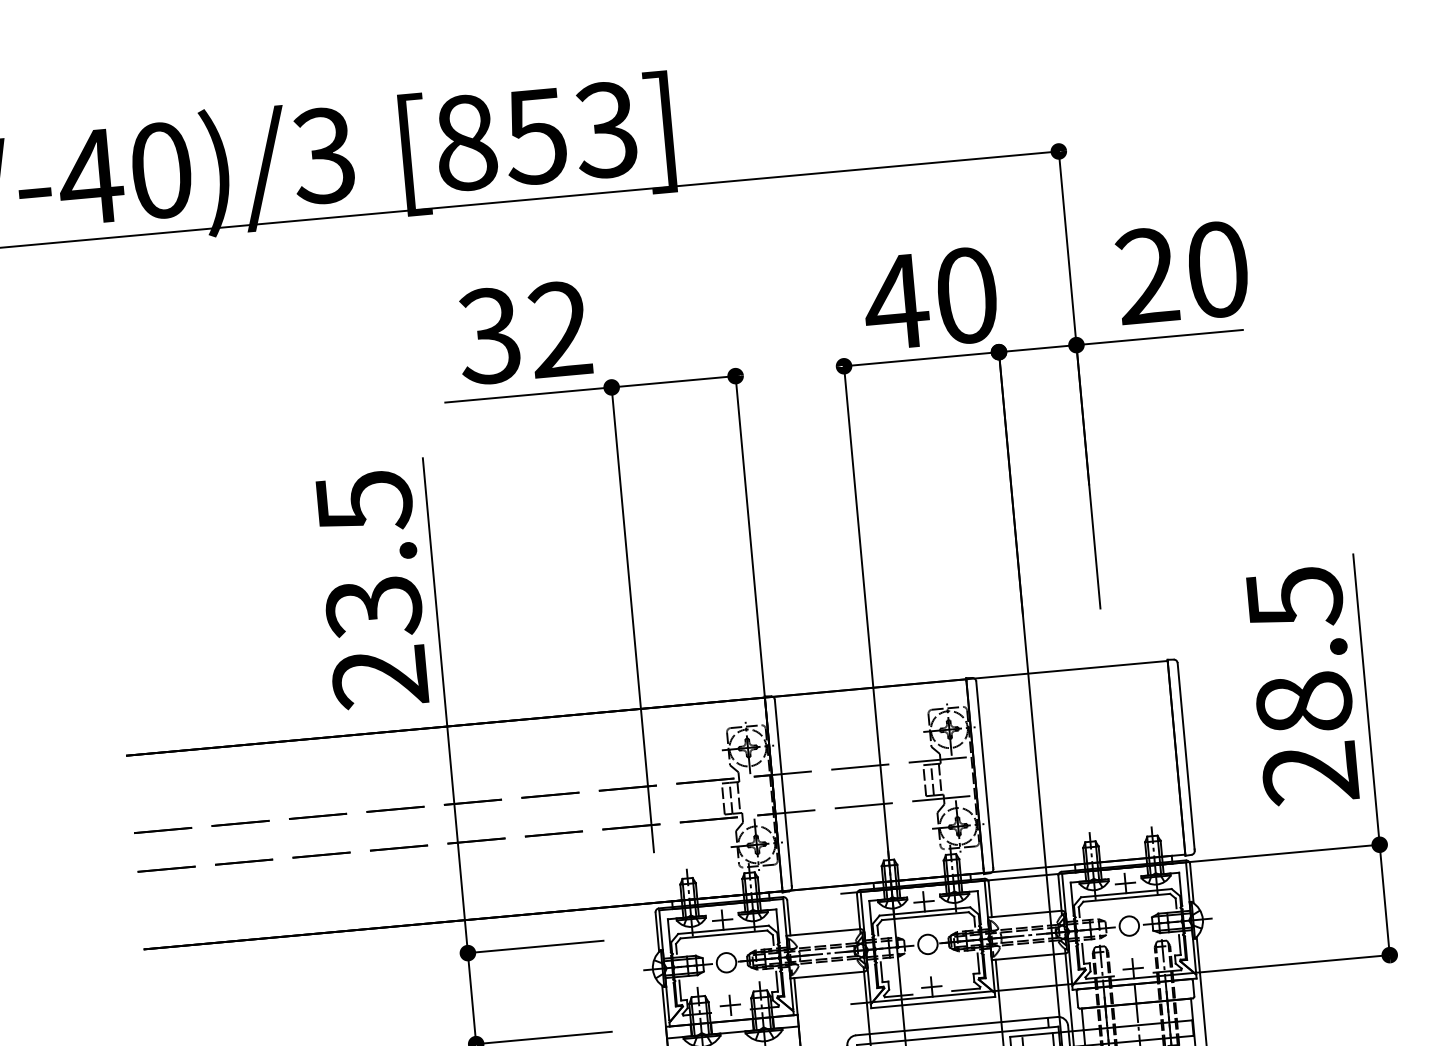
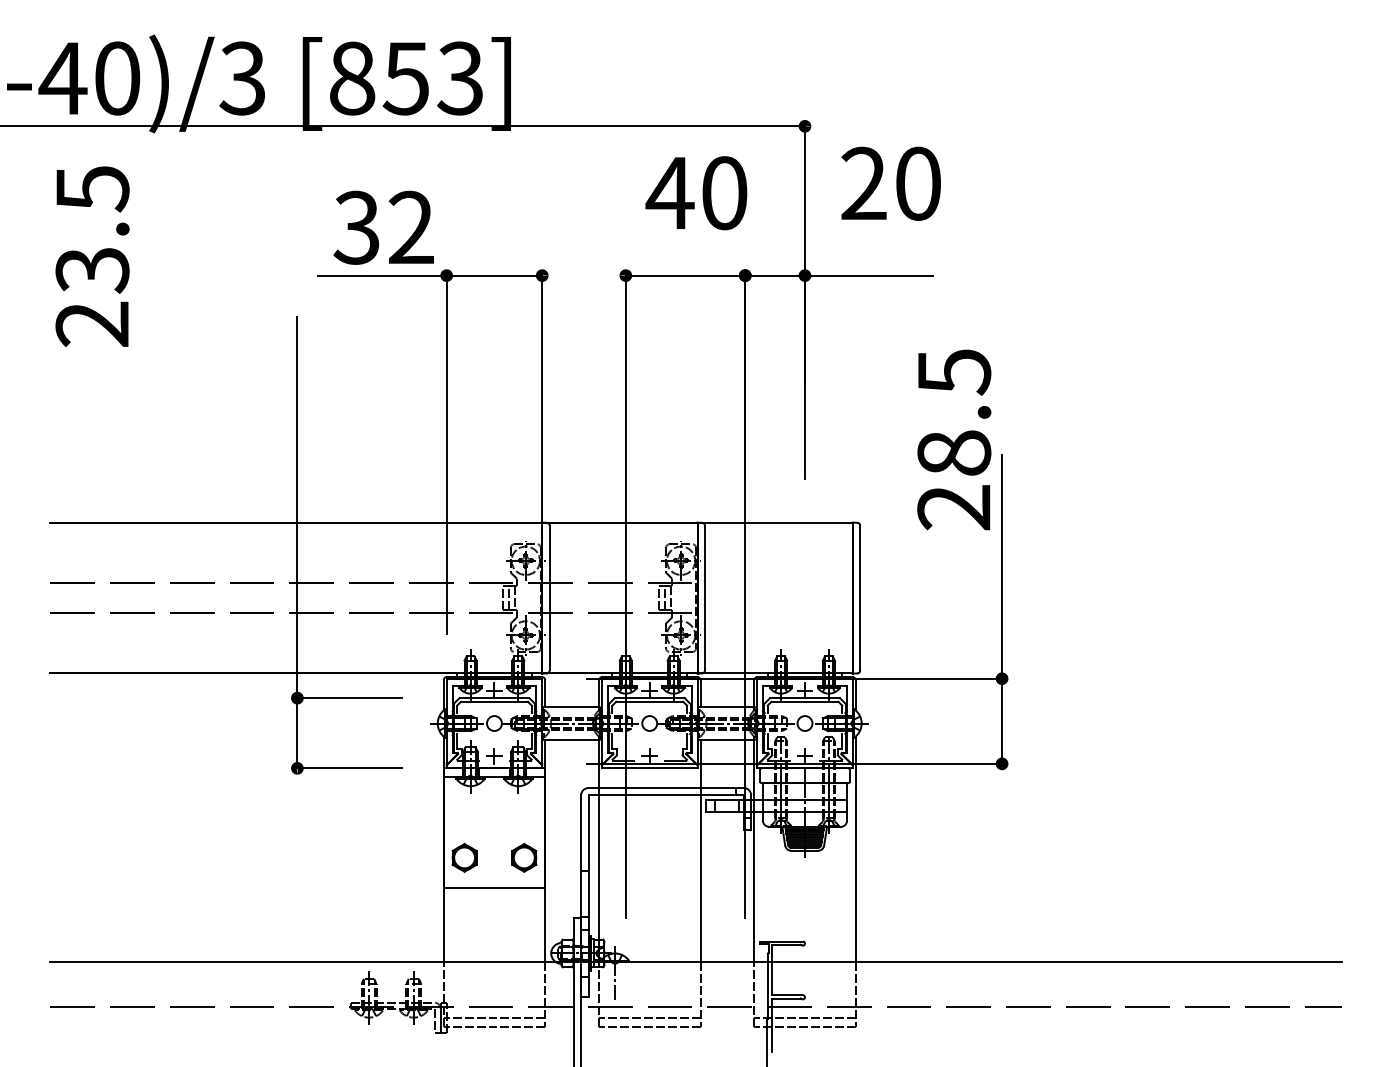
text: (1181, 272) -> (890, 183), moved
text: (930, 299) -> (696, 193), moved
text: (372, 589) -> (92, 256), moved
text: (1302, 685) -> (954, 439), moved

